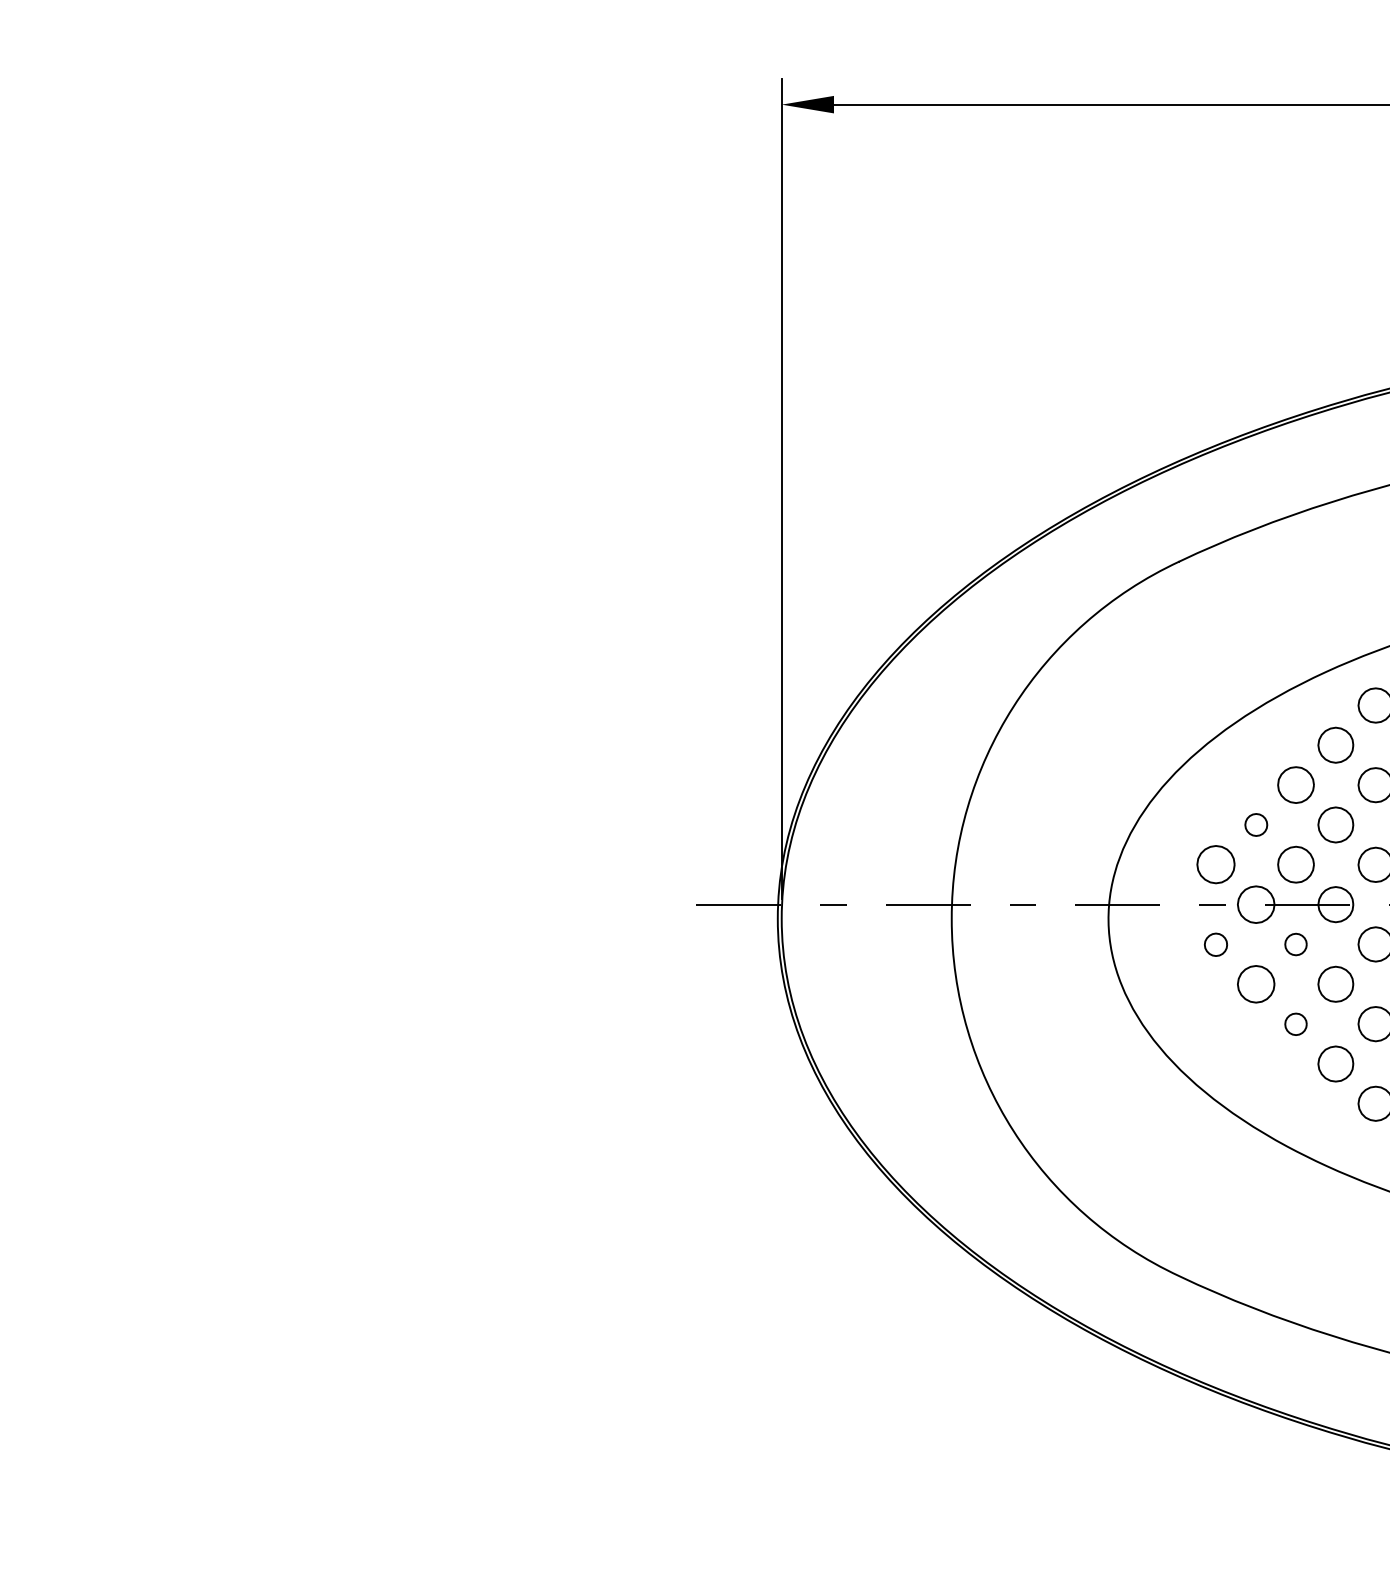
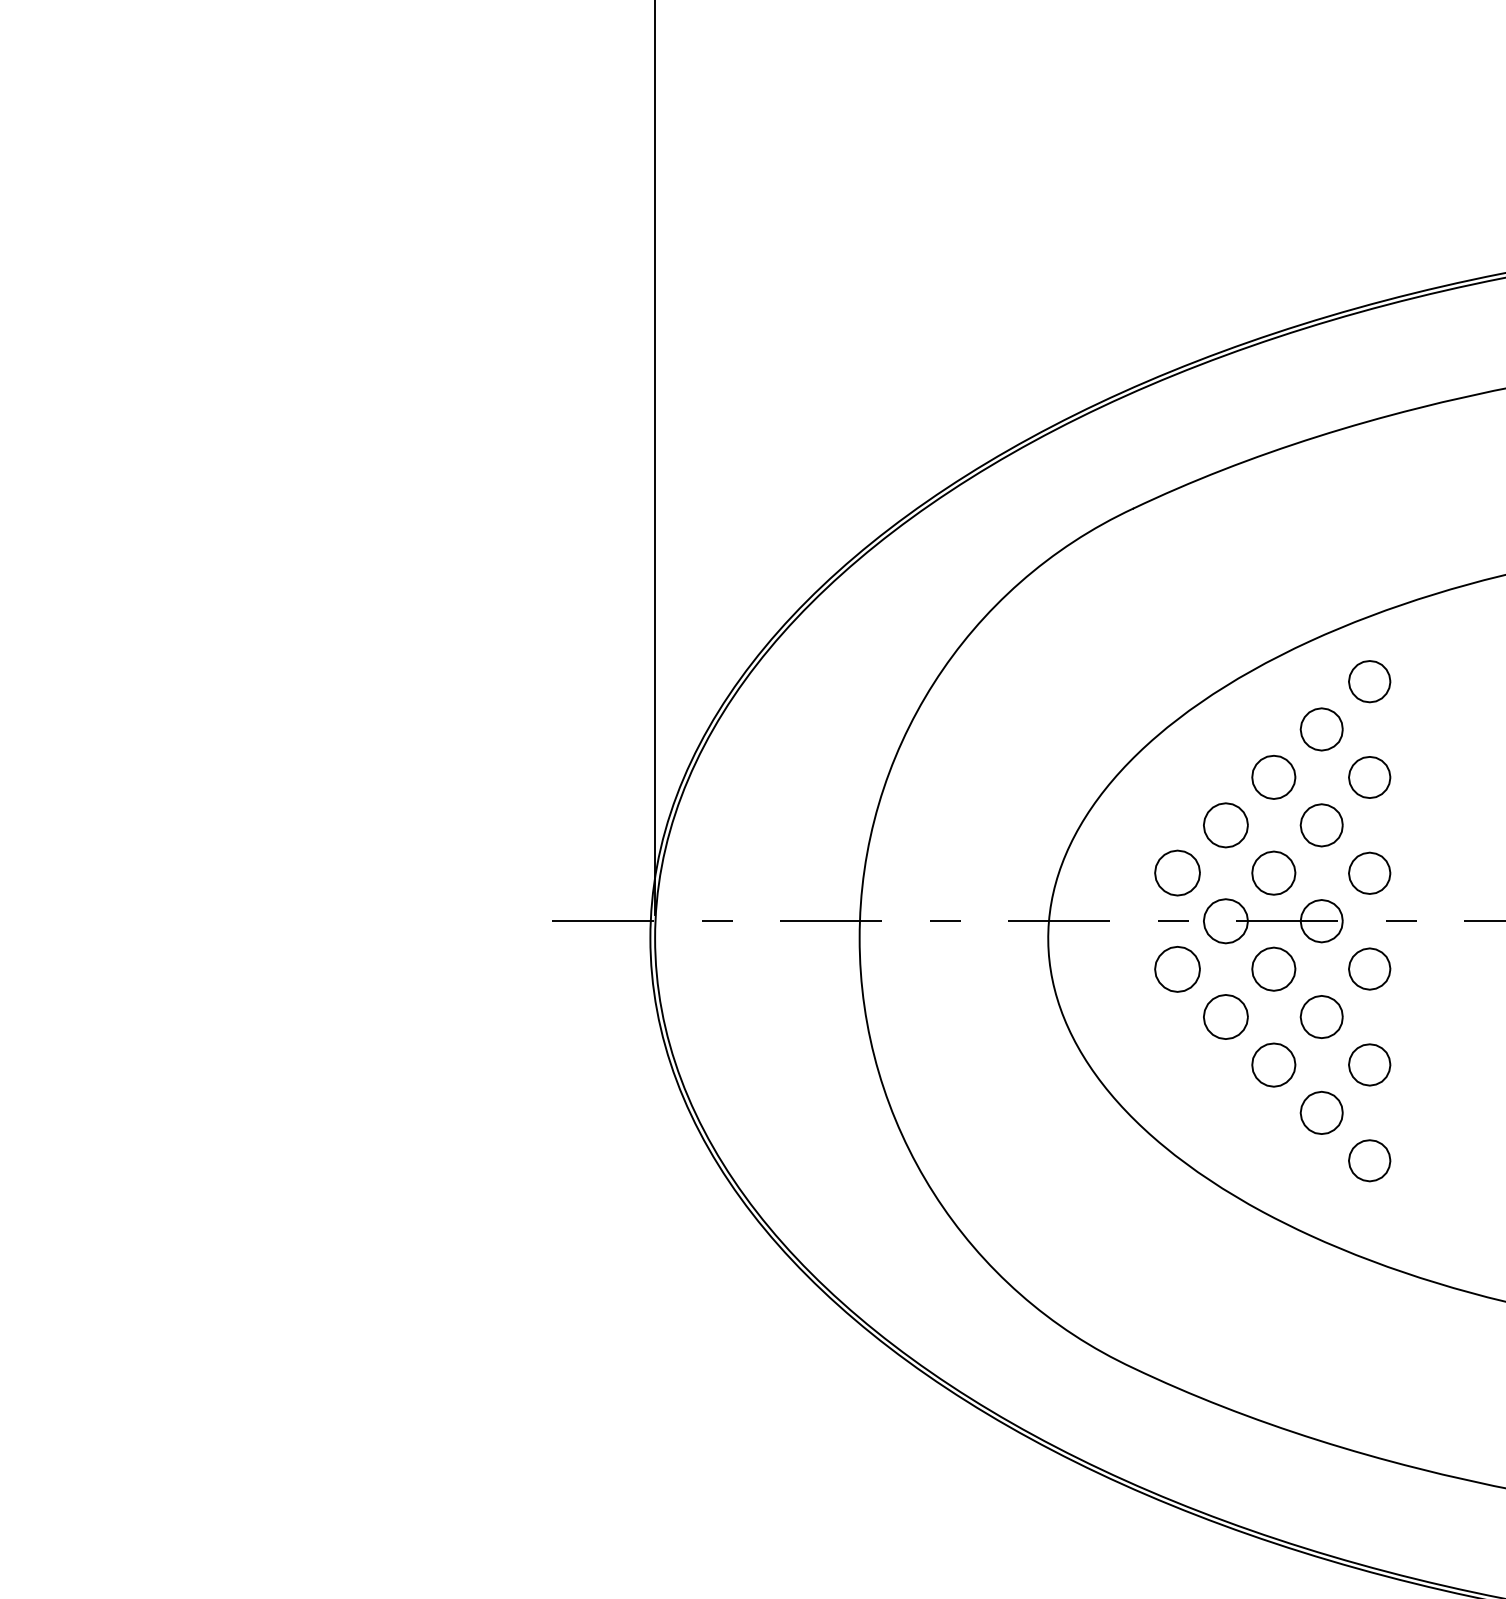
part: (1256, 824) -> (1226, 824), size x1.67
part: (1215, 944) -> (1176, 969), size x1.67
part: (1295, 944) -> (1273, 969), size x1.67
part: (1295, 1024) -> (1273, 1065), size x1.67

